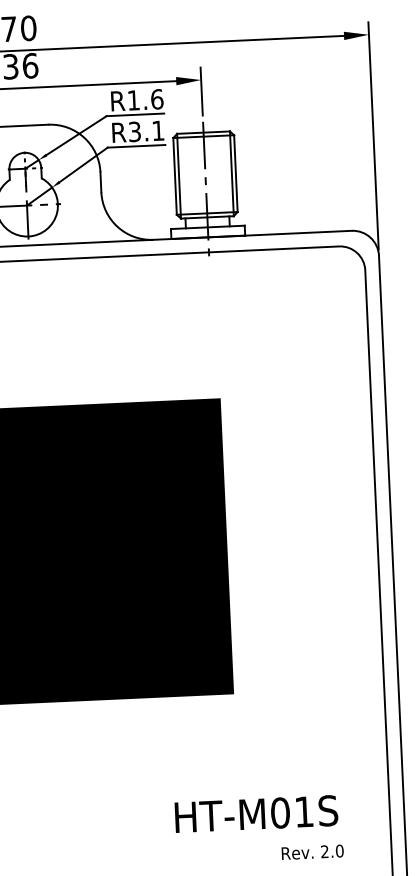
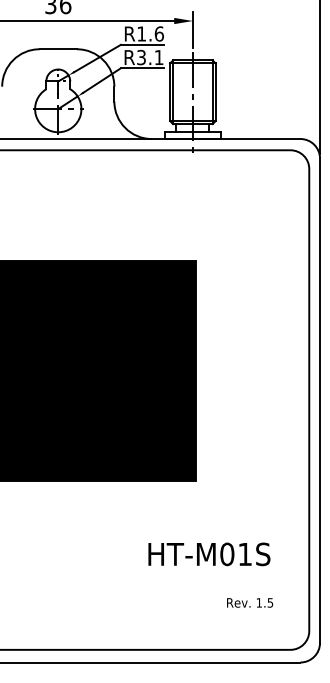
text: (256, 814) -> (209, 554), moved
text: (331, 850) -> (264, 602), 2.0 -> 1.5

